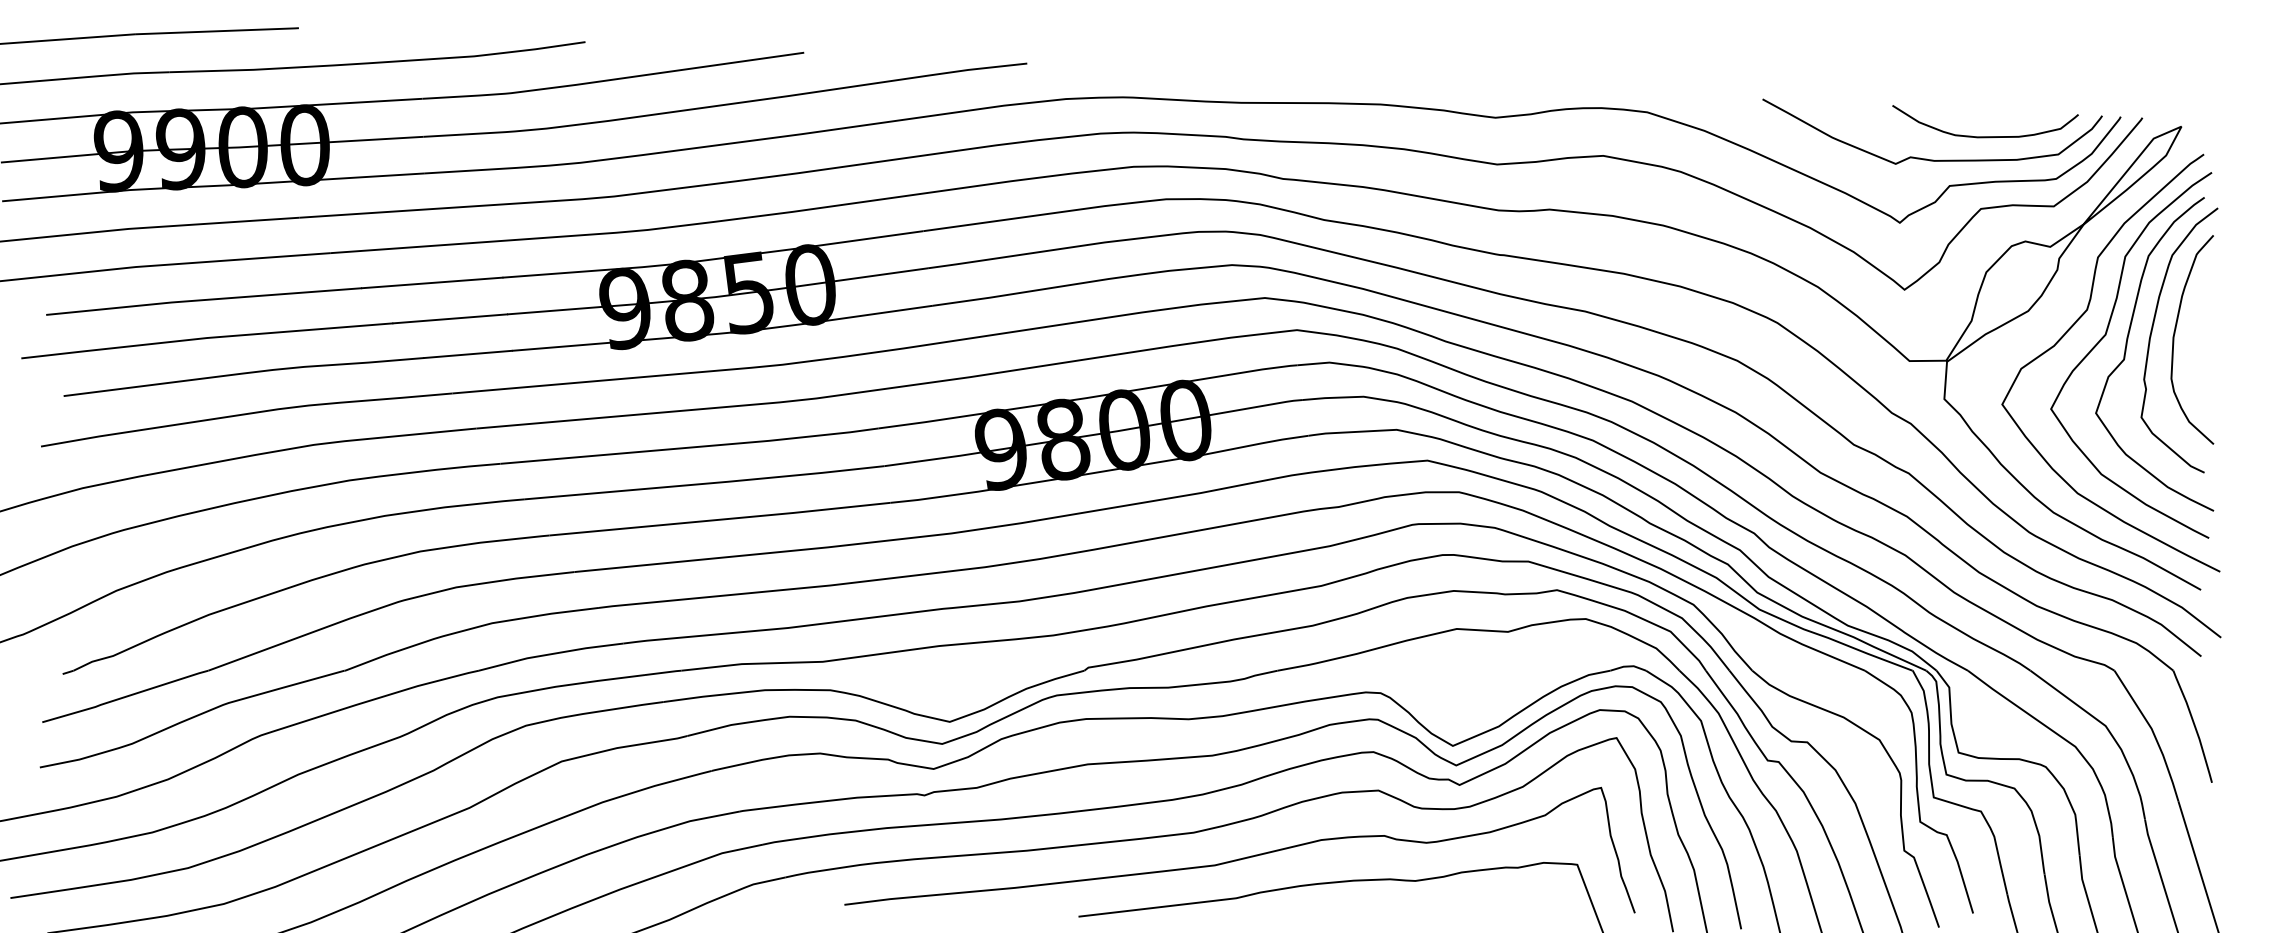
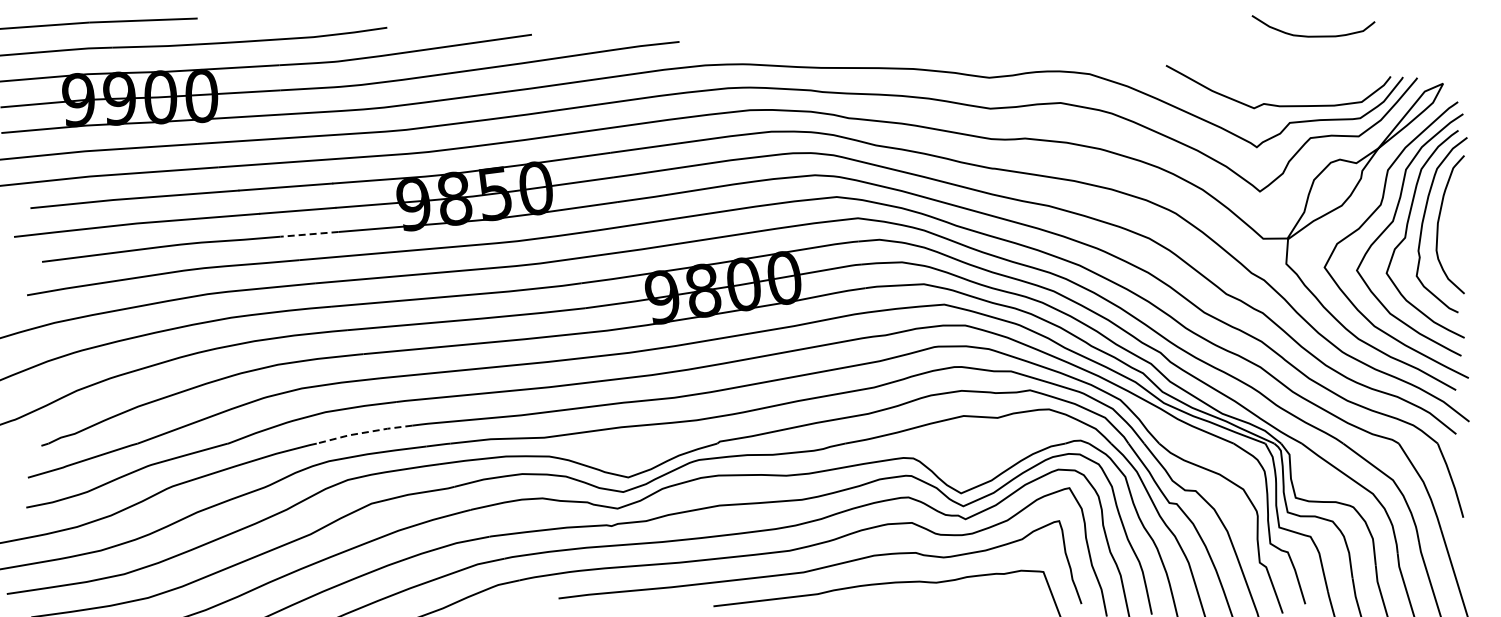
curve: (1985, 135) -> (1313, 35), moved
line: (467, 354) -> (309, 234), solid -> dashed
line: (549, 653) -> (363, 432), solid -> dashed

